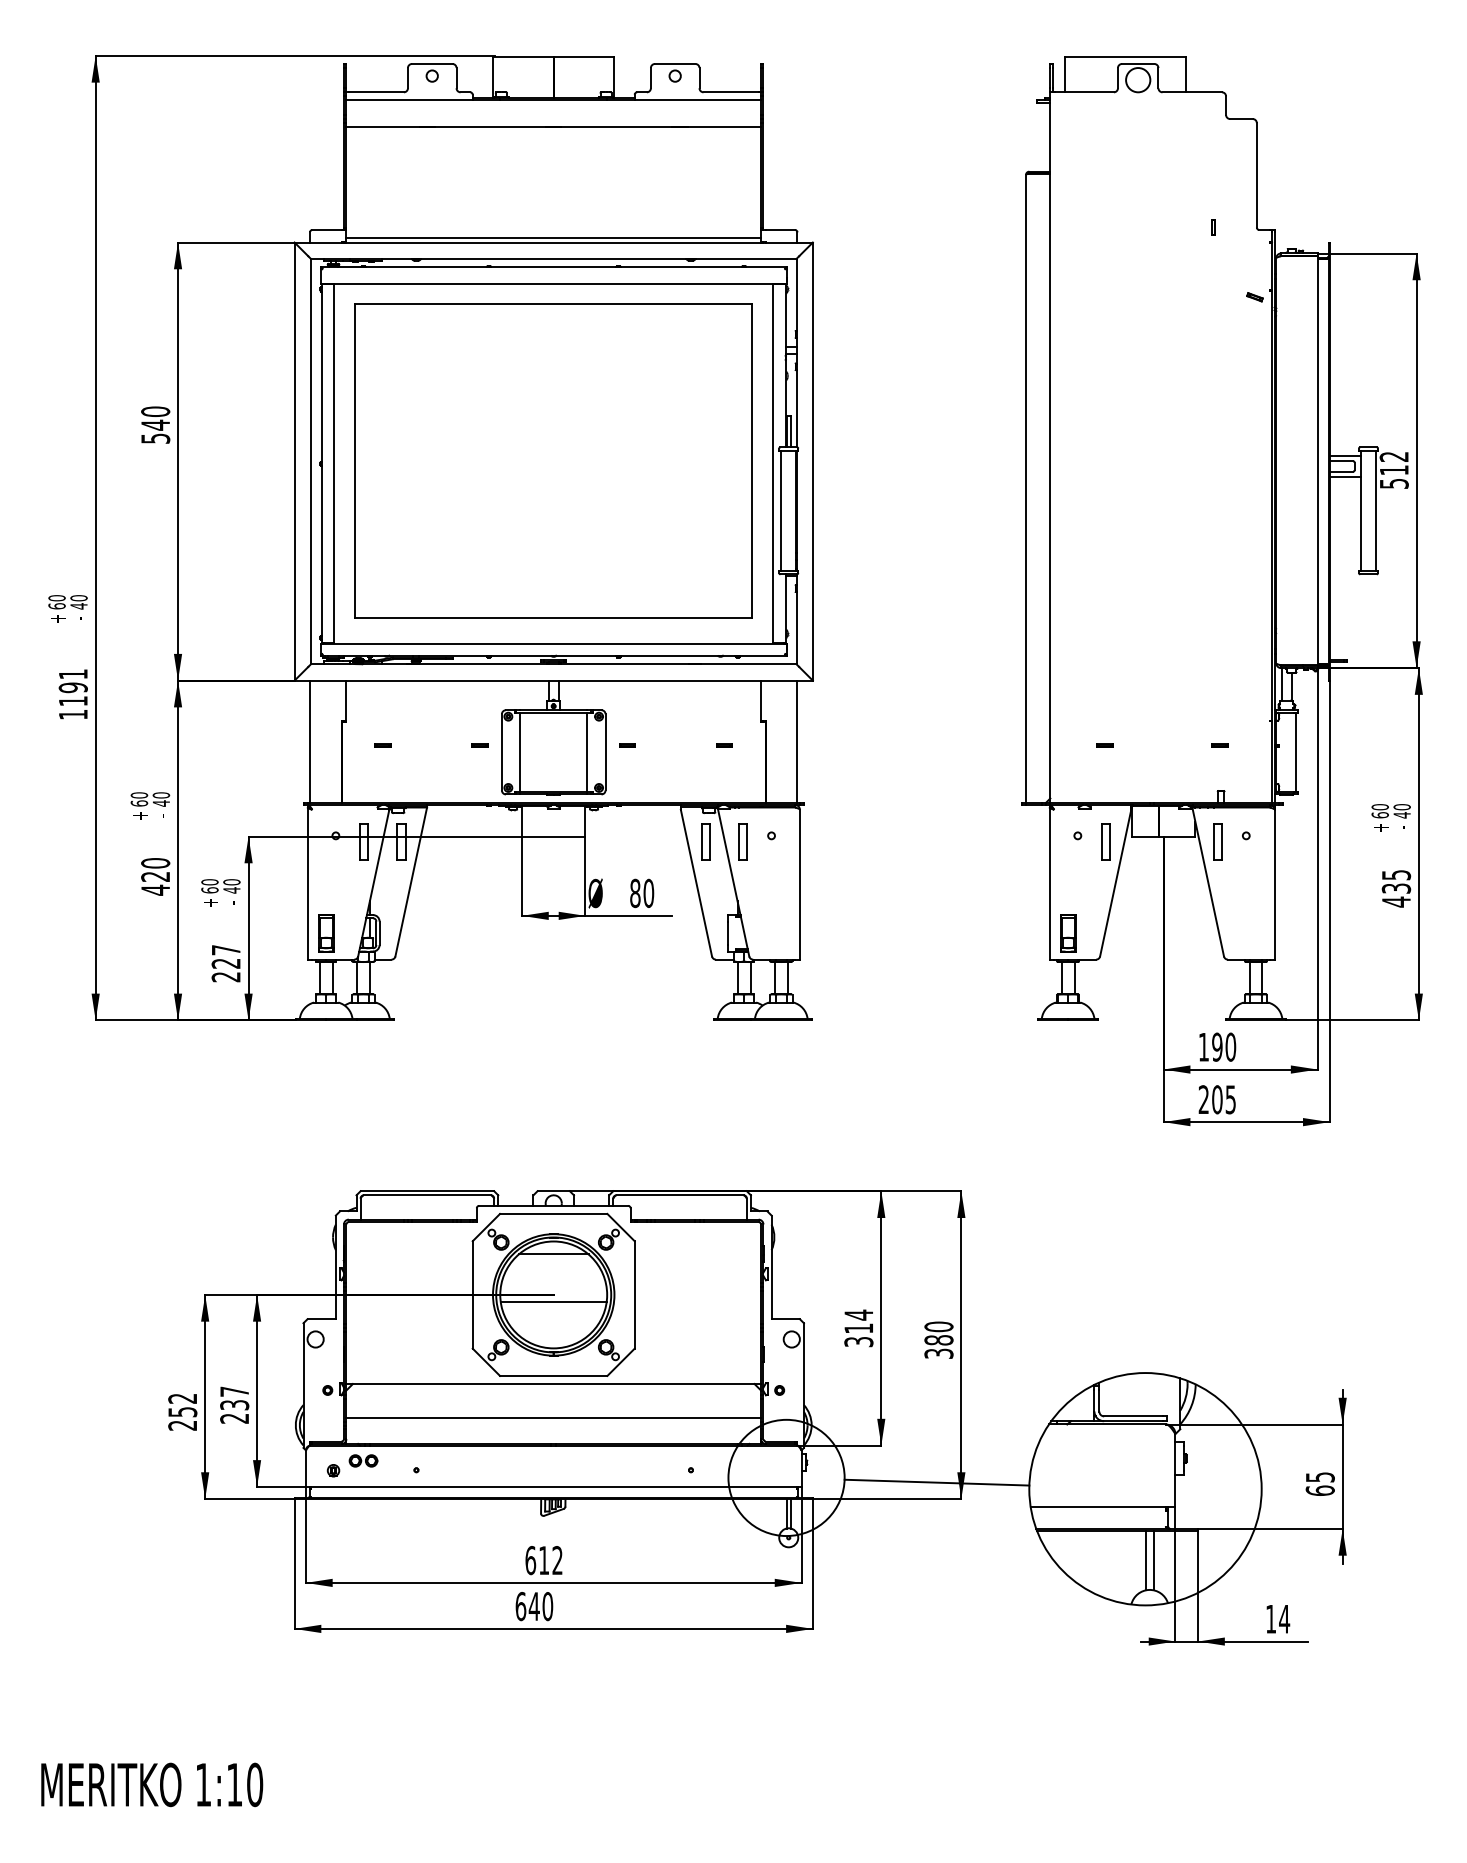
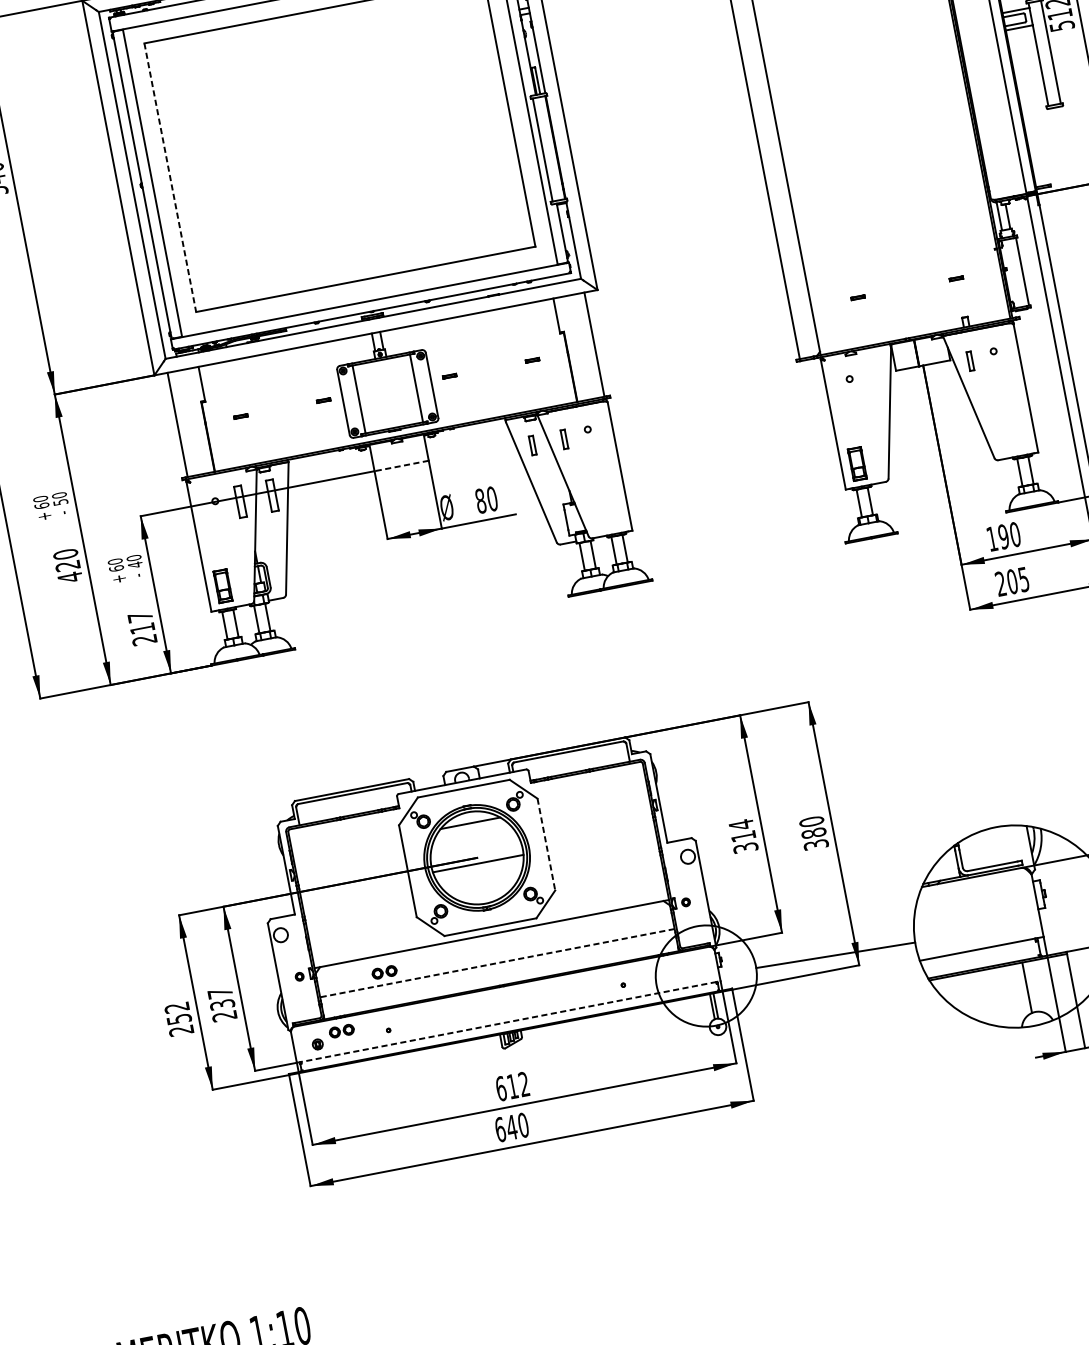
line: (355, 461) -> (170, 177), solid -> dashed
text: (161, 803) -> (60, 502), 40 -> 50
line: (553, 836) -> (401, 465), solid -> dashed
part: (705, 841) -> (532, 445), size x0.6
part: (742, 841) -> (563, 439), size x0.6
part: (1105, 841) -> (874, 379), removed
part: (1217, 841) -> (970, 360), size x0.6
text: (225, 963) -> (141, 628), 227 -> 217
line: (634, 1294) -> (546, 844), solid -> dashed
part: (424, 1403) -> (384, 972), added
line: (553, 1418) -> (497, 963), solid -> dashed
line: (553, 1486) -> (508, 1021), solid -> dashed
line: (1153, 1560) -> (1033, 986), removed

